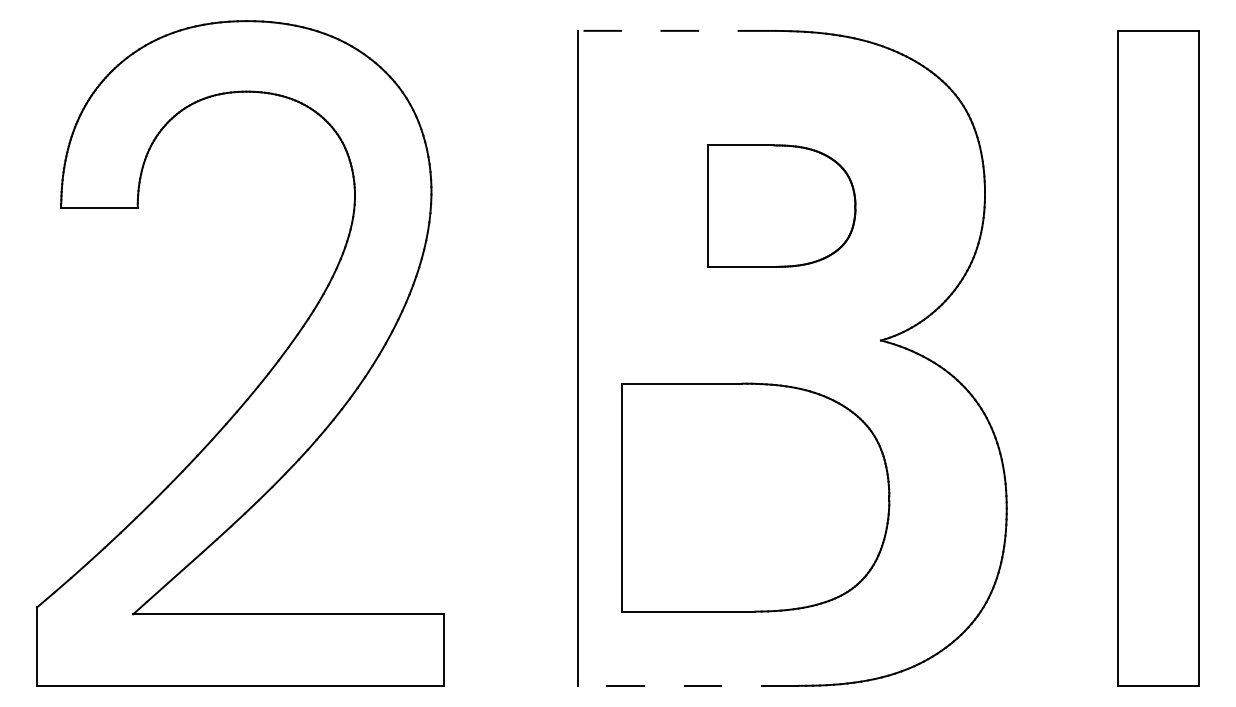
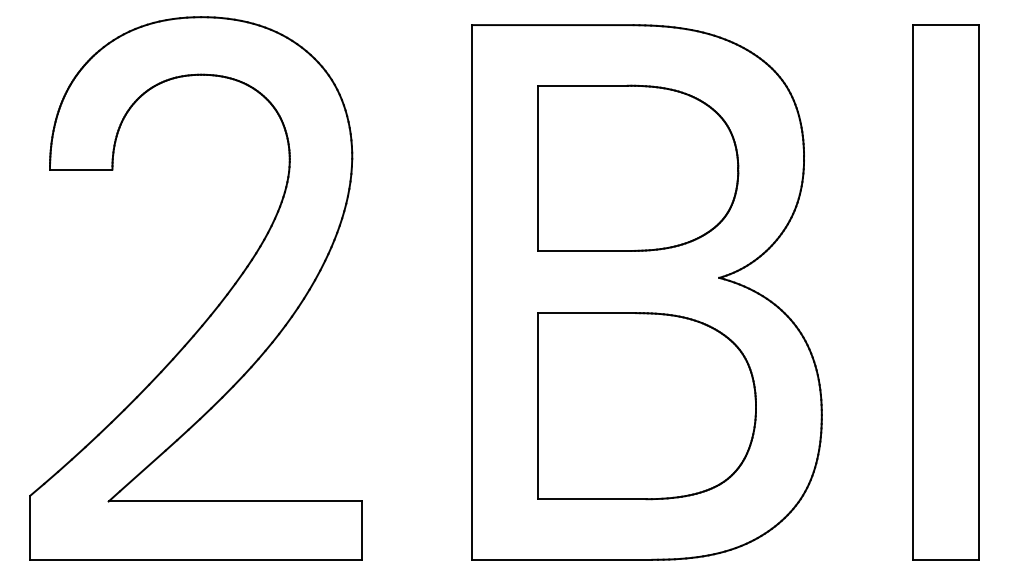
line: (676, 31) -> (552, 25), dashed -> solid
part: (782, 205) -> (638, 167), size x1.67
part: (755, 498) -> (646, 406), moved
line: (687, 685) -> (561, 559), dashed -> solid

